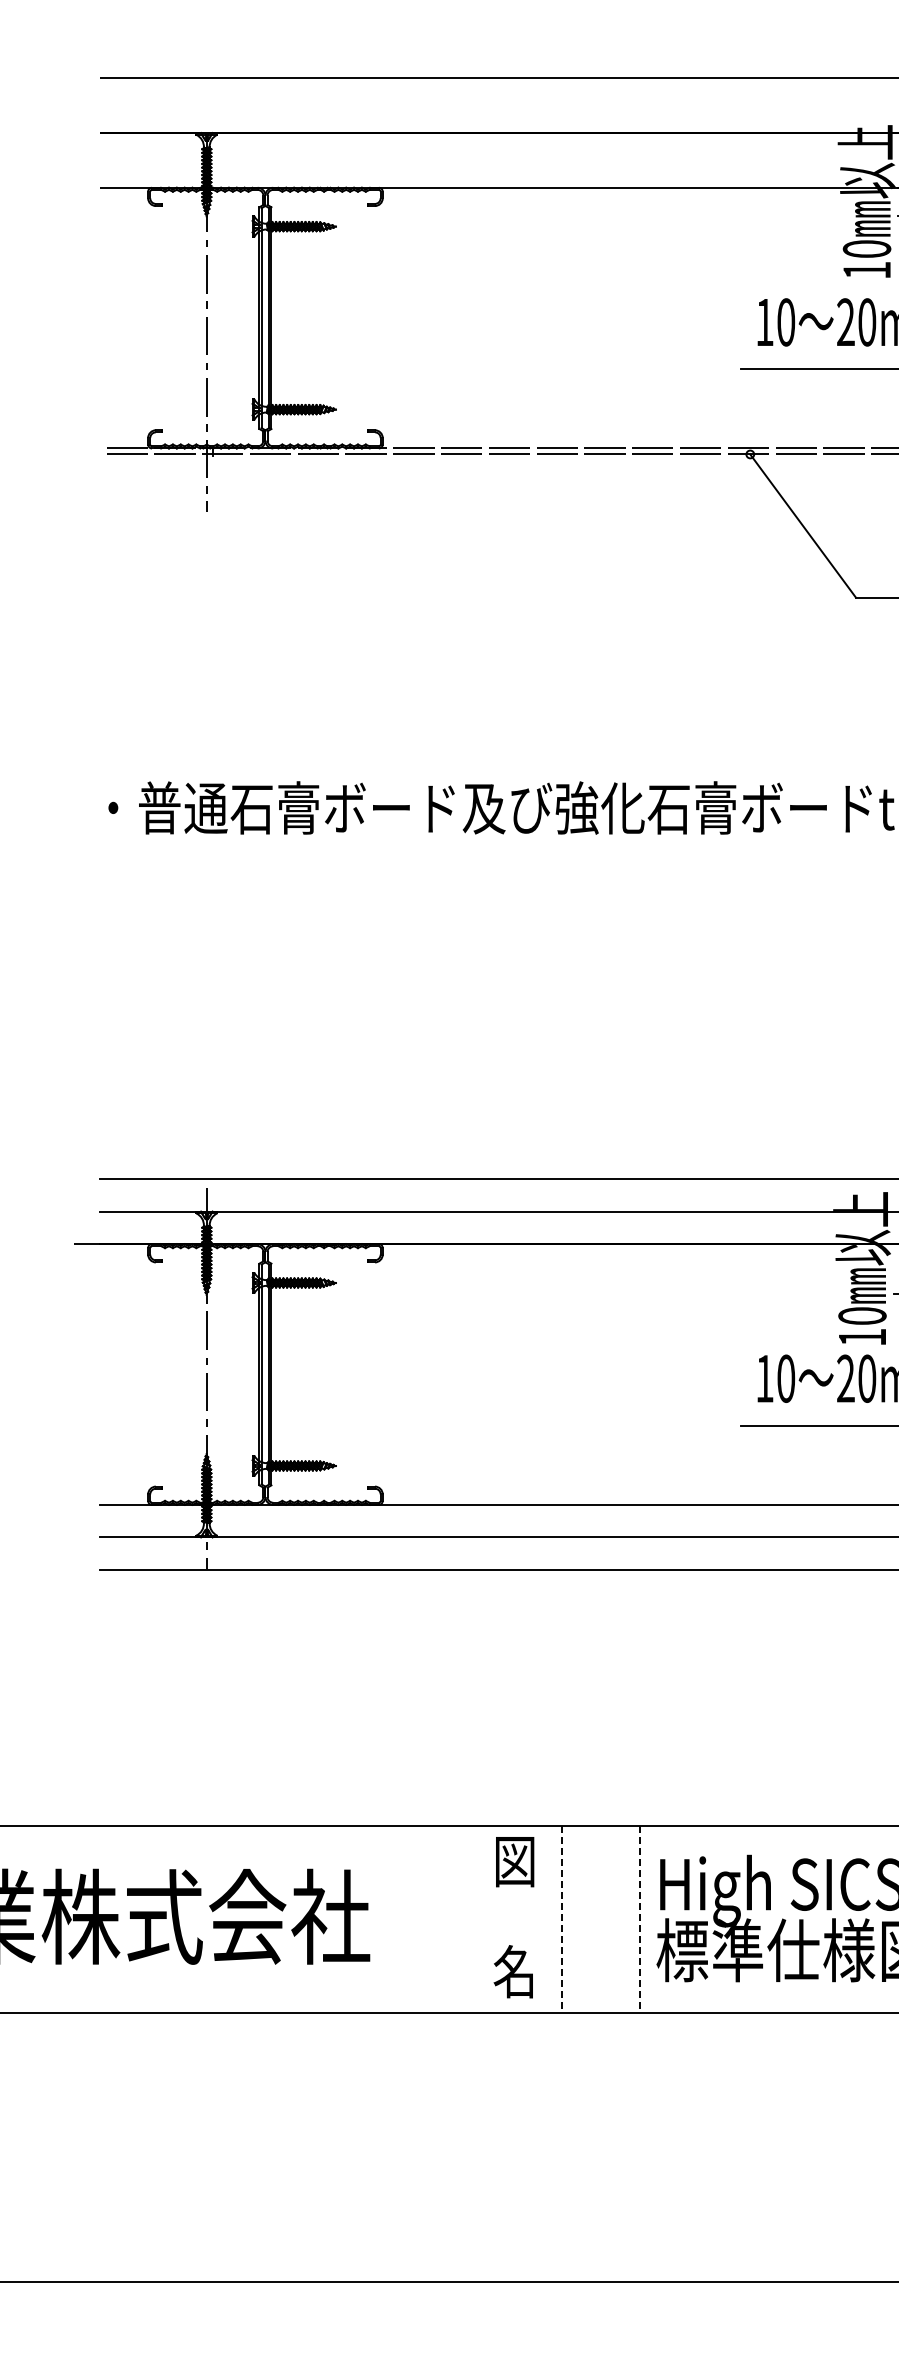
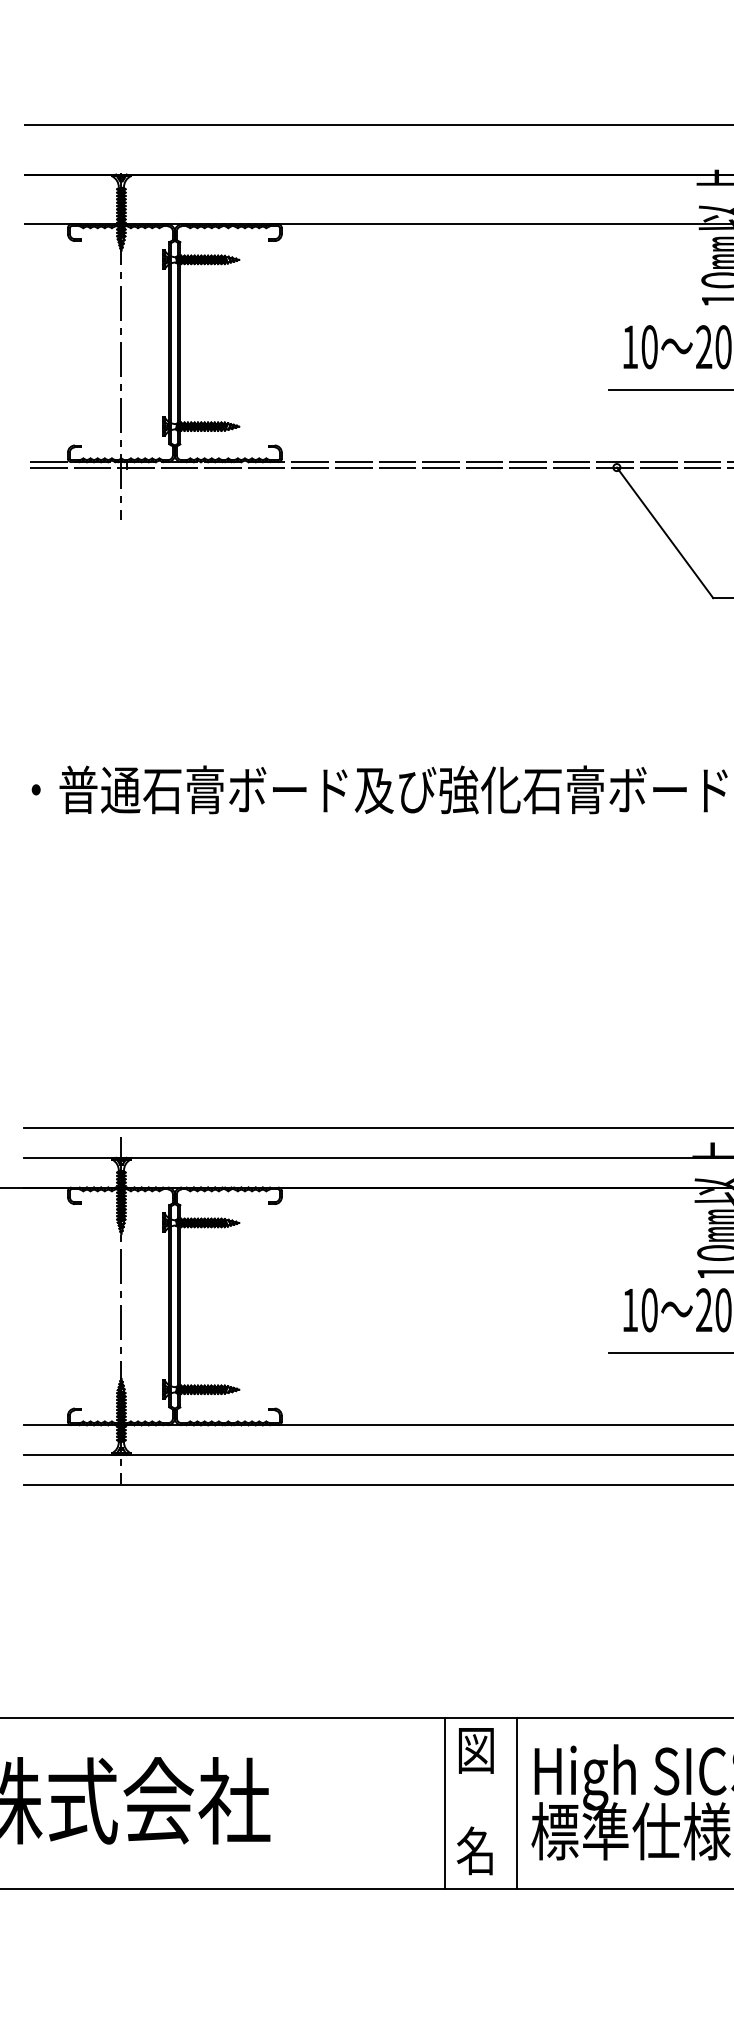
text: (513, 1917) -> (474, 1801), moved
line: (562, 1919) -> (445, 1803), dashed -> solid
line: (640, 1919) -> (516, 1803), dashed -> solid

